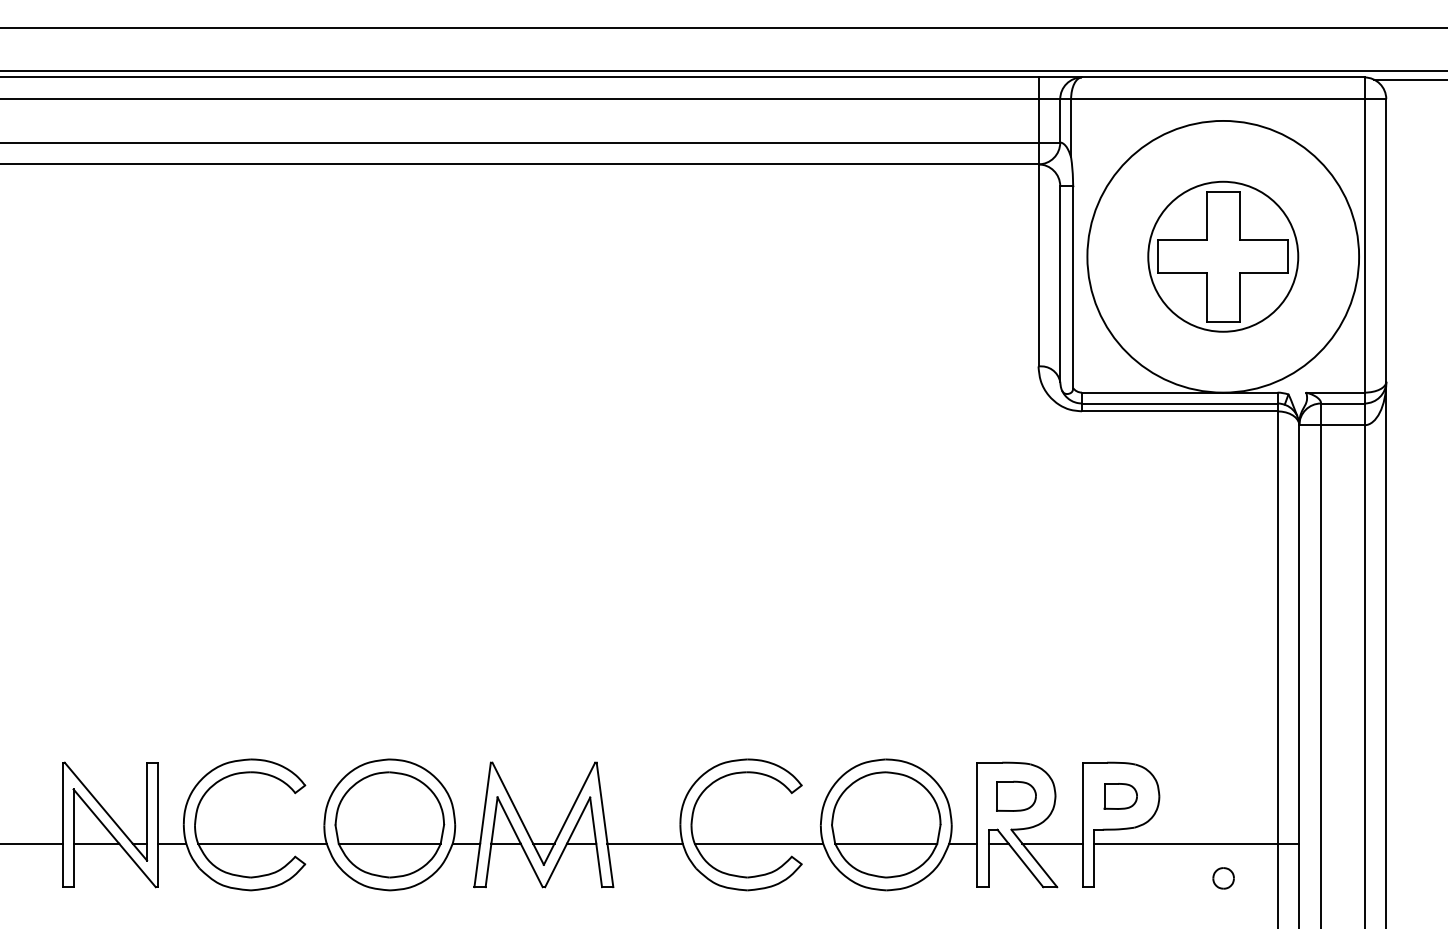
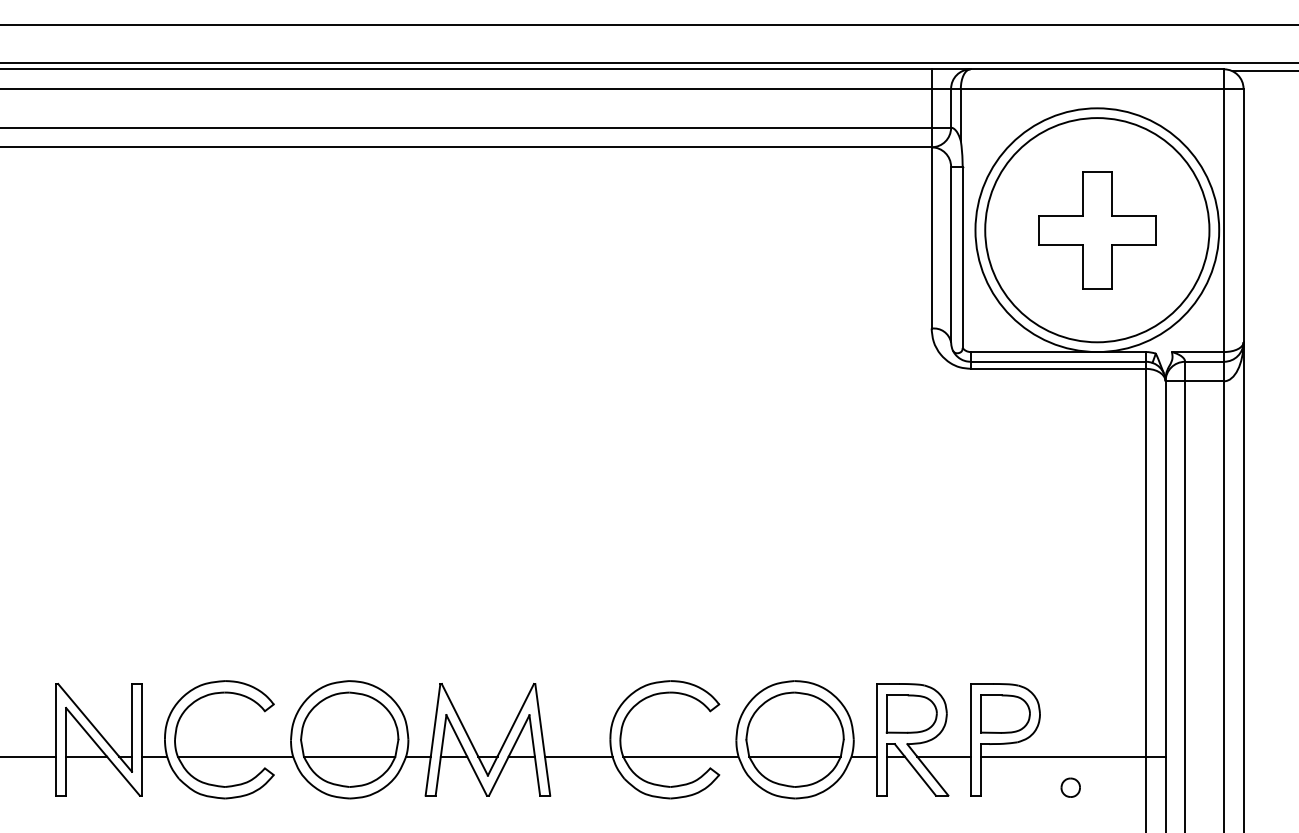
circle: (1223, 256) -> (1097, 229), size x1.67
part: (1016, 796) -> (911, 714), size x1.43
part: (1120, 796) -> (1005, 714), size x1.67
part: (1223, 878) -> (1070, 787), moved

